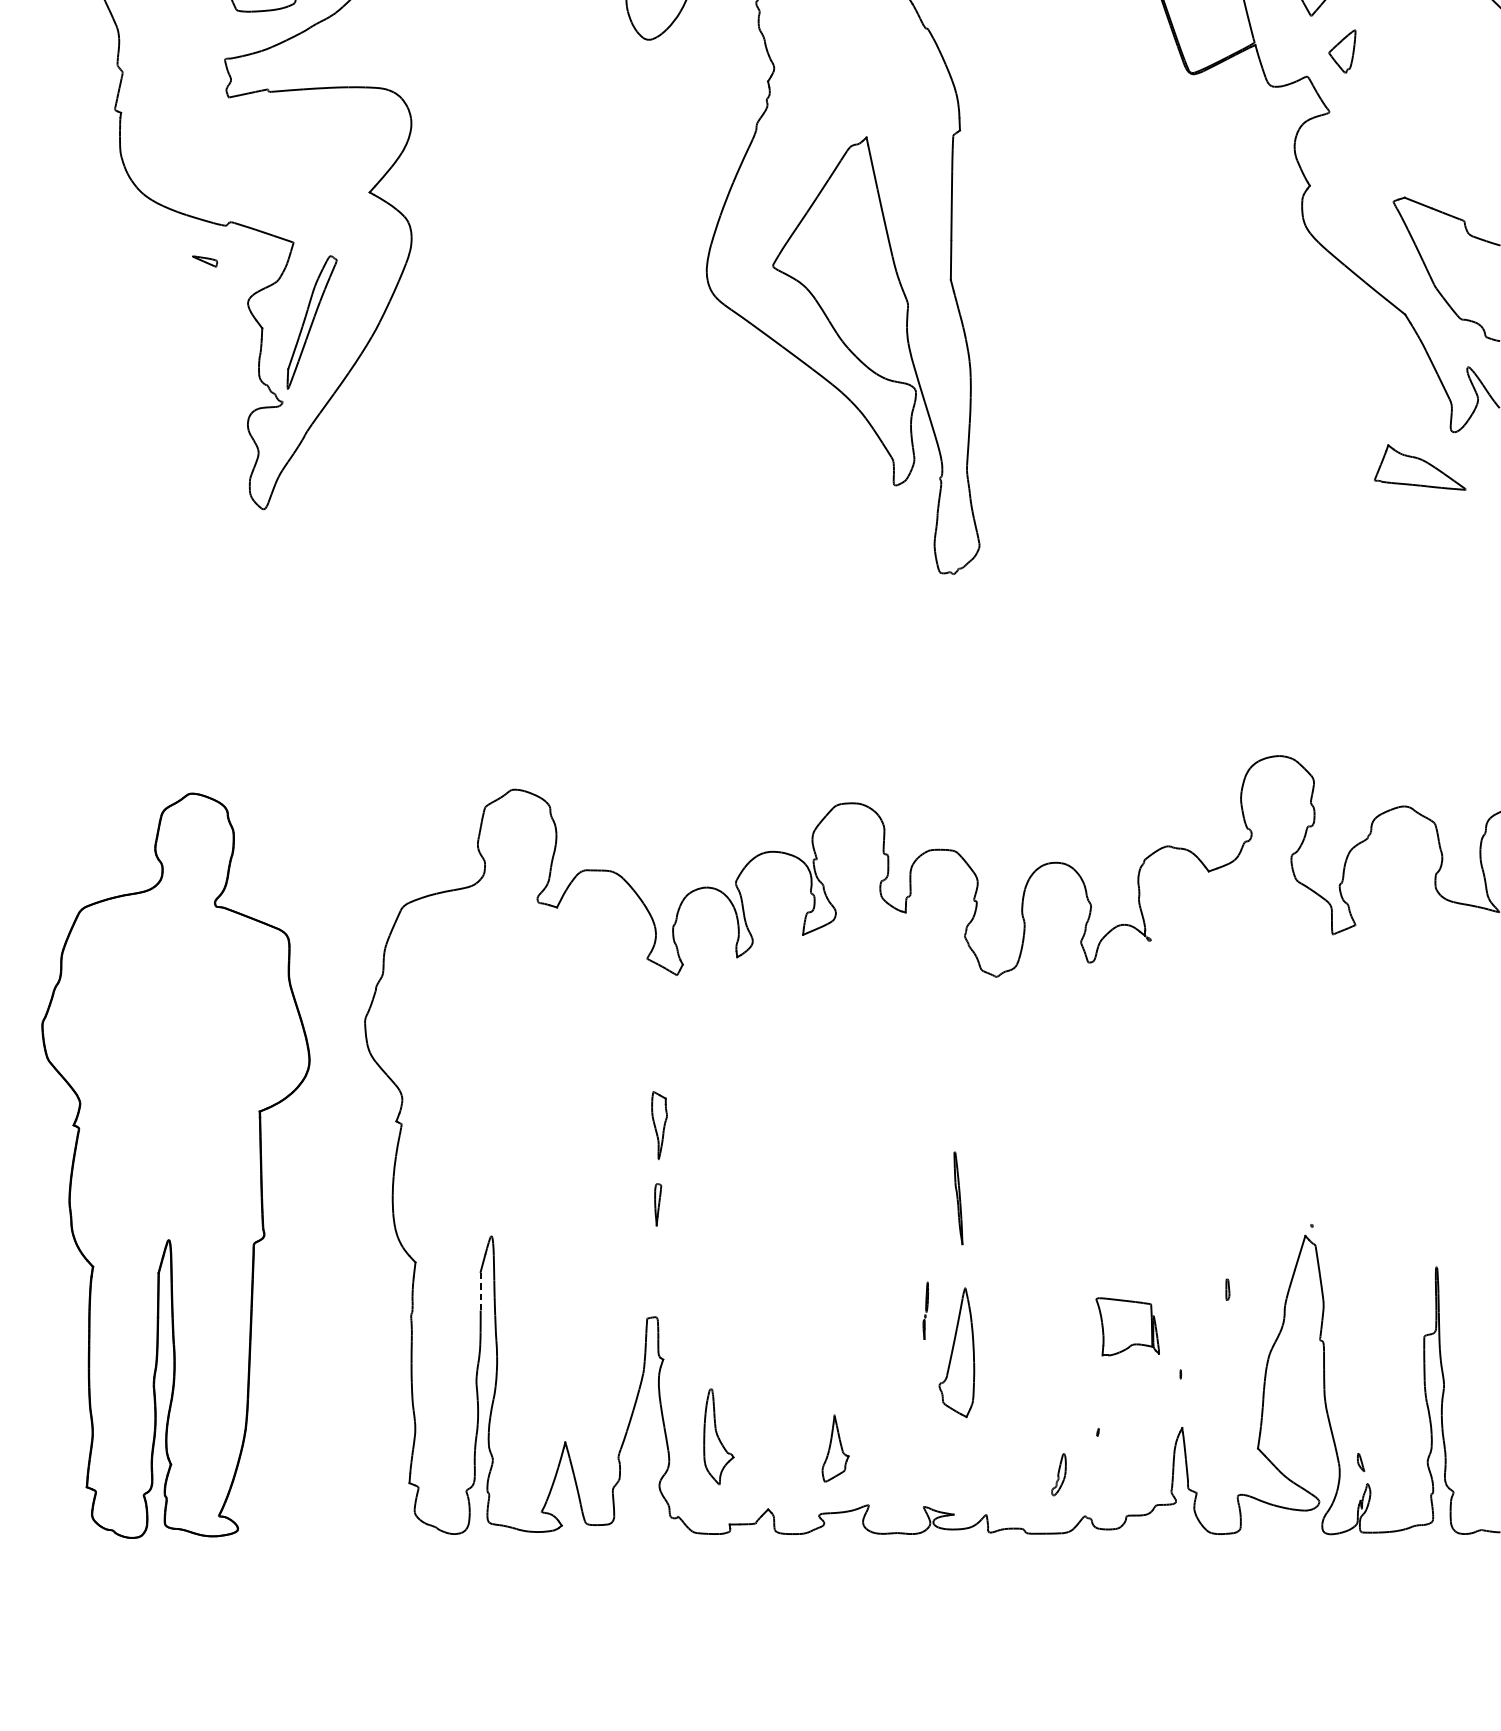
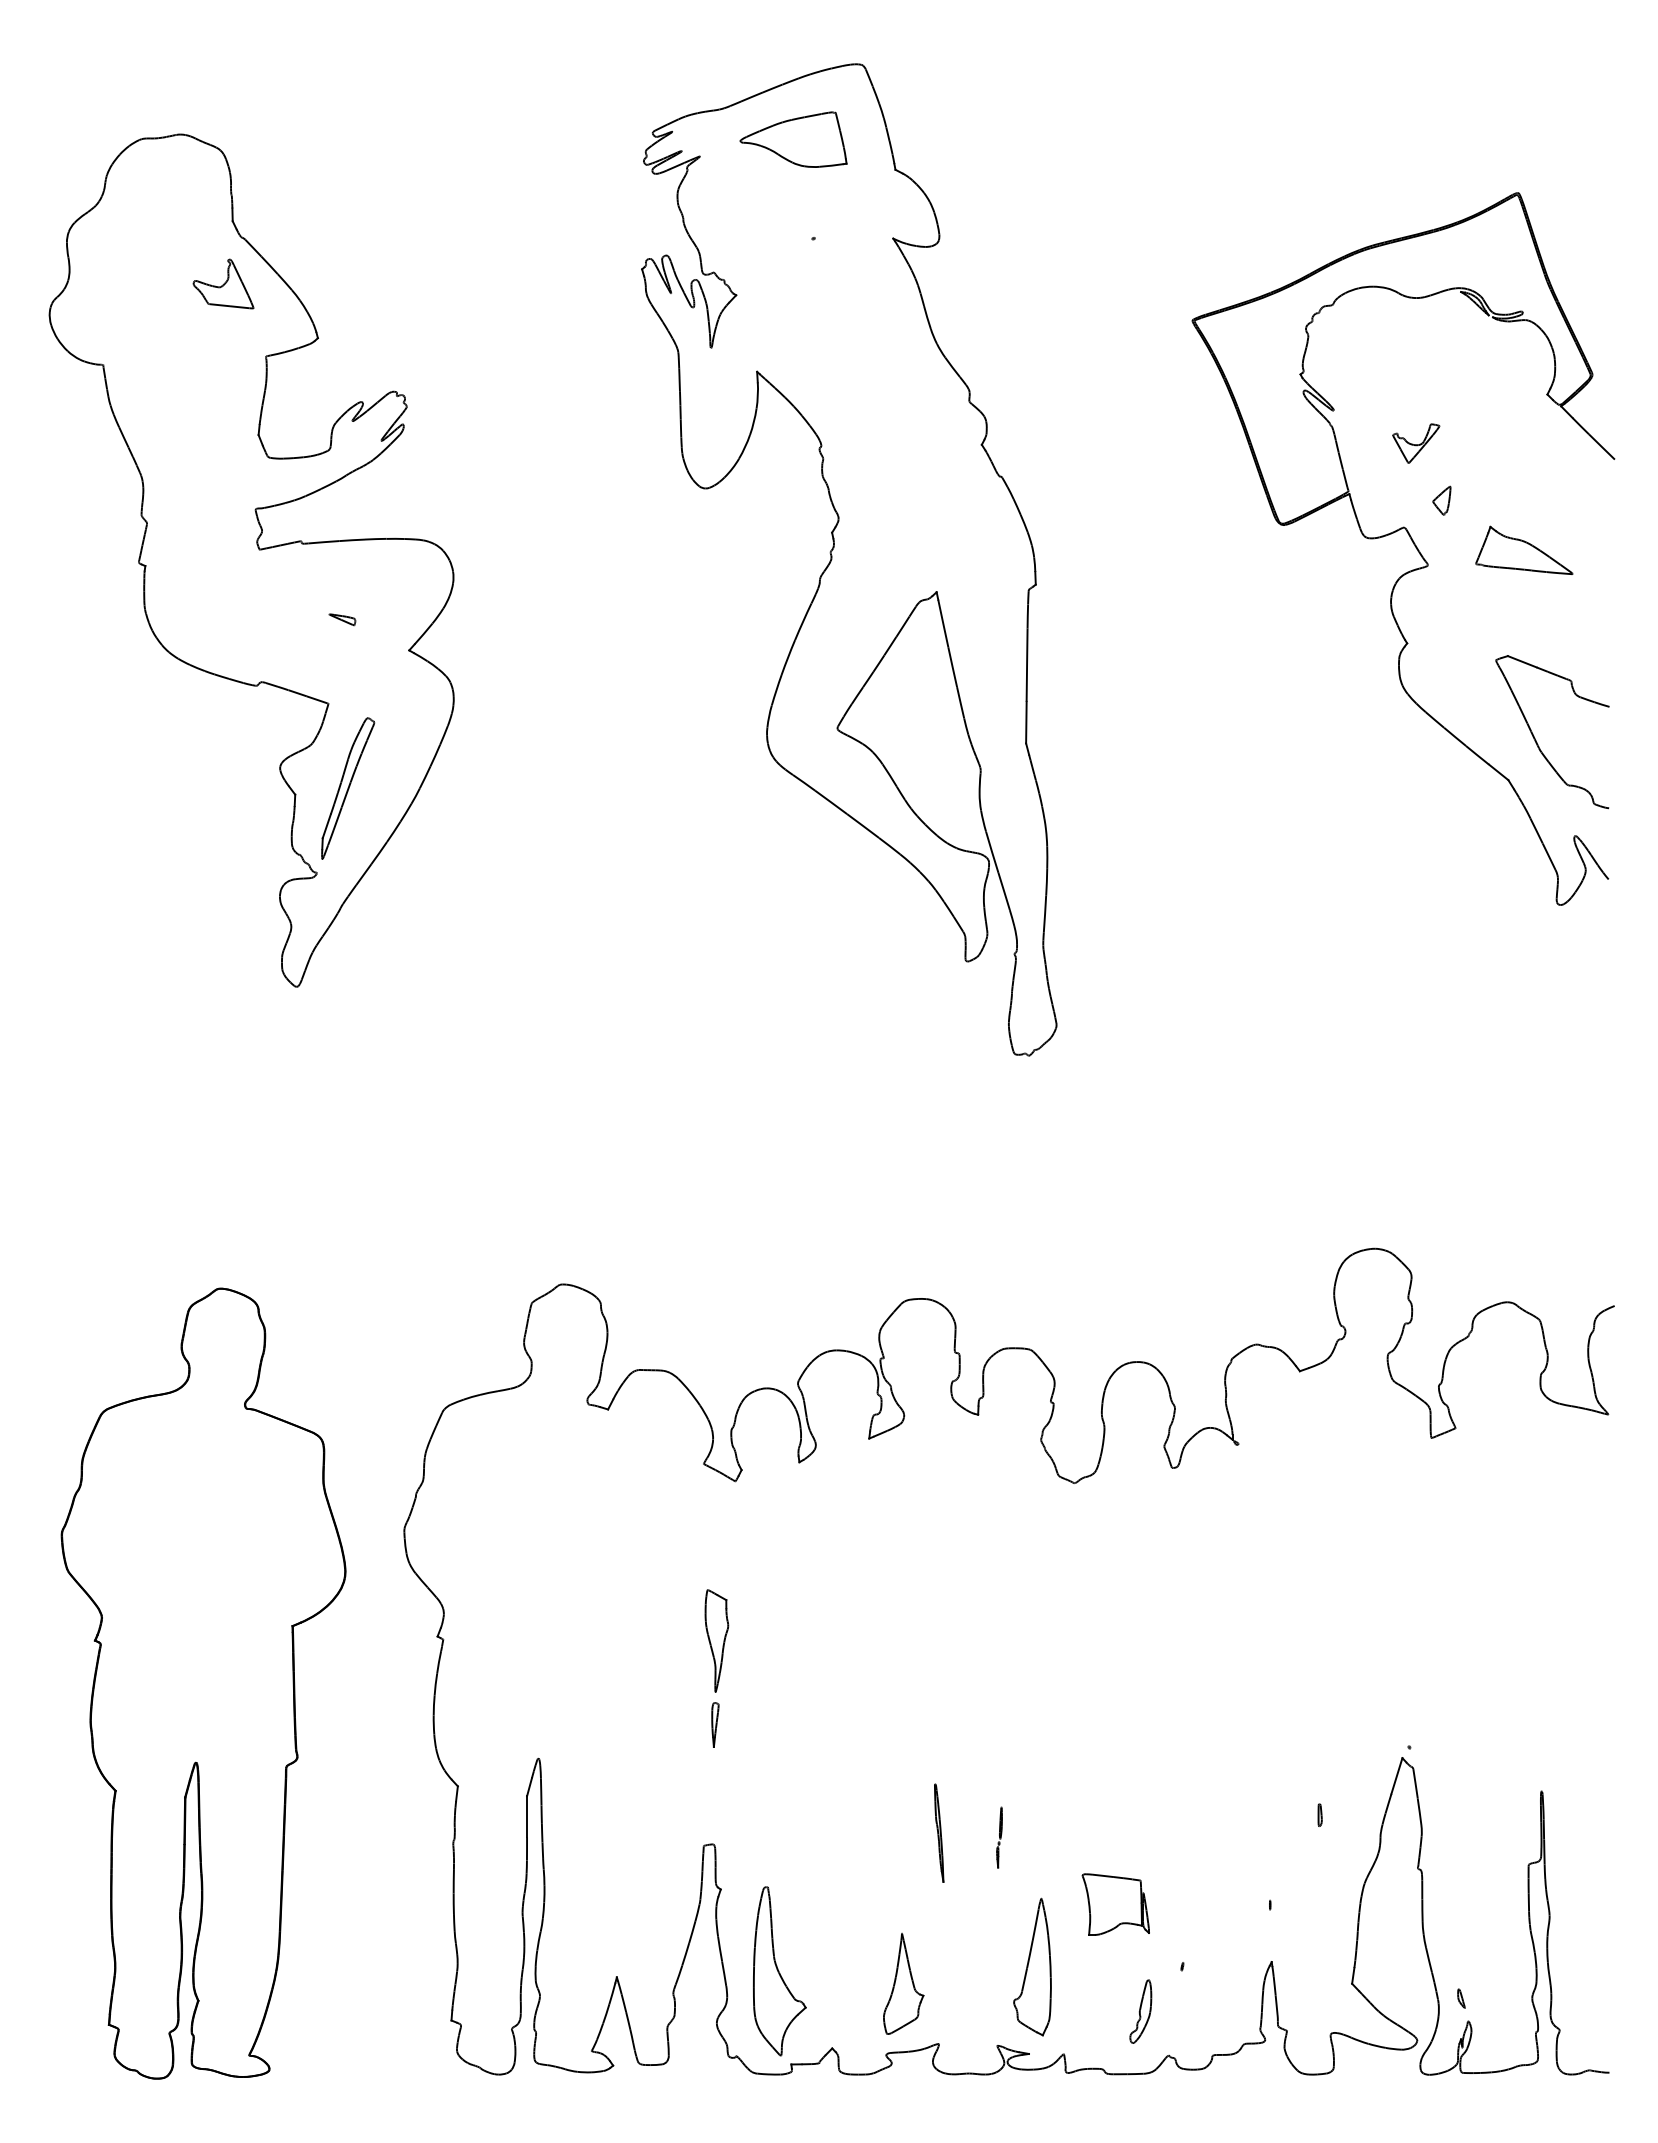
part: (1342, 51) -> (1441, 500), size x0.62
part: (205, 261) -> (342, 619), moved
part: (1420, 466) -> (1524, 549), moved
part: (659, 1125) -> (716, 1640), size x1.43
part: (958, 1197) -> (939, 1832), moved
line: (481, 1290) -> (527, 1816), dashed -> solid
part: (1127, 1326) -> (1115, 1904), moved
part: (956, 1352) -> (1032, 1966), moved
part: (718, 1436) -> (779, 1971), size x1.67
part: (835, 1448) -> (903, 1983), size x1.43
part: (1058, 1474) -> (1140, 2011), size x1.43

